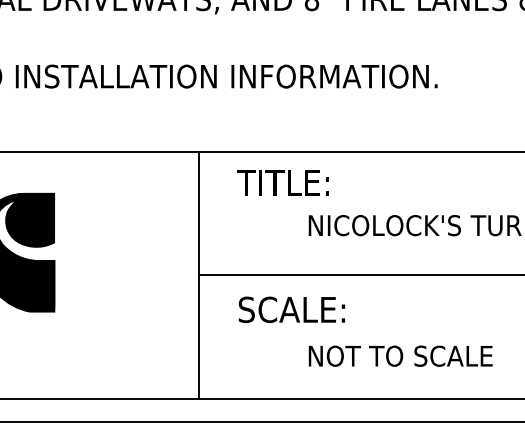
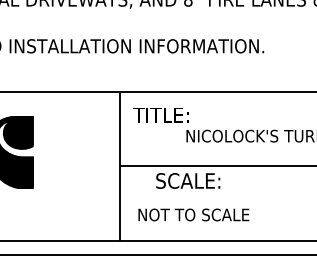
text: (282, 183) -> (160, 115), moved
text: (292, 309) -> (188, 180), moved
text: (400, 355) -> (193, 214), moved

